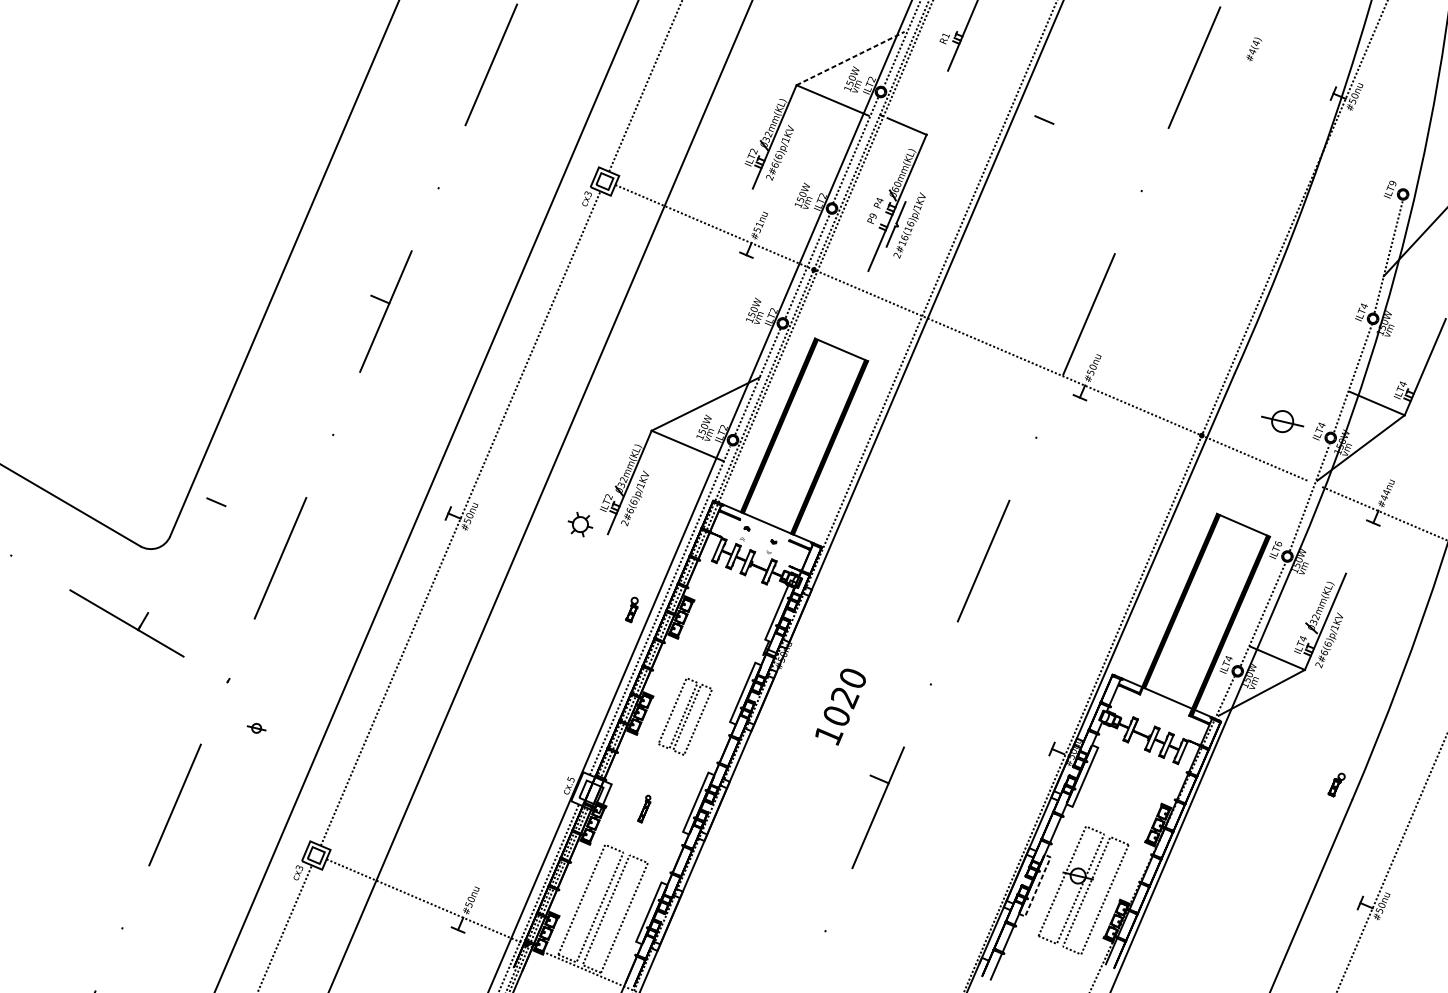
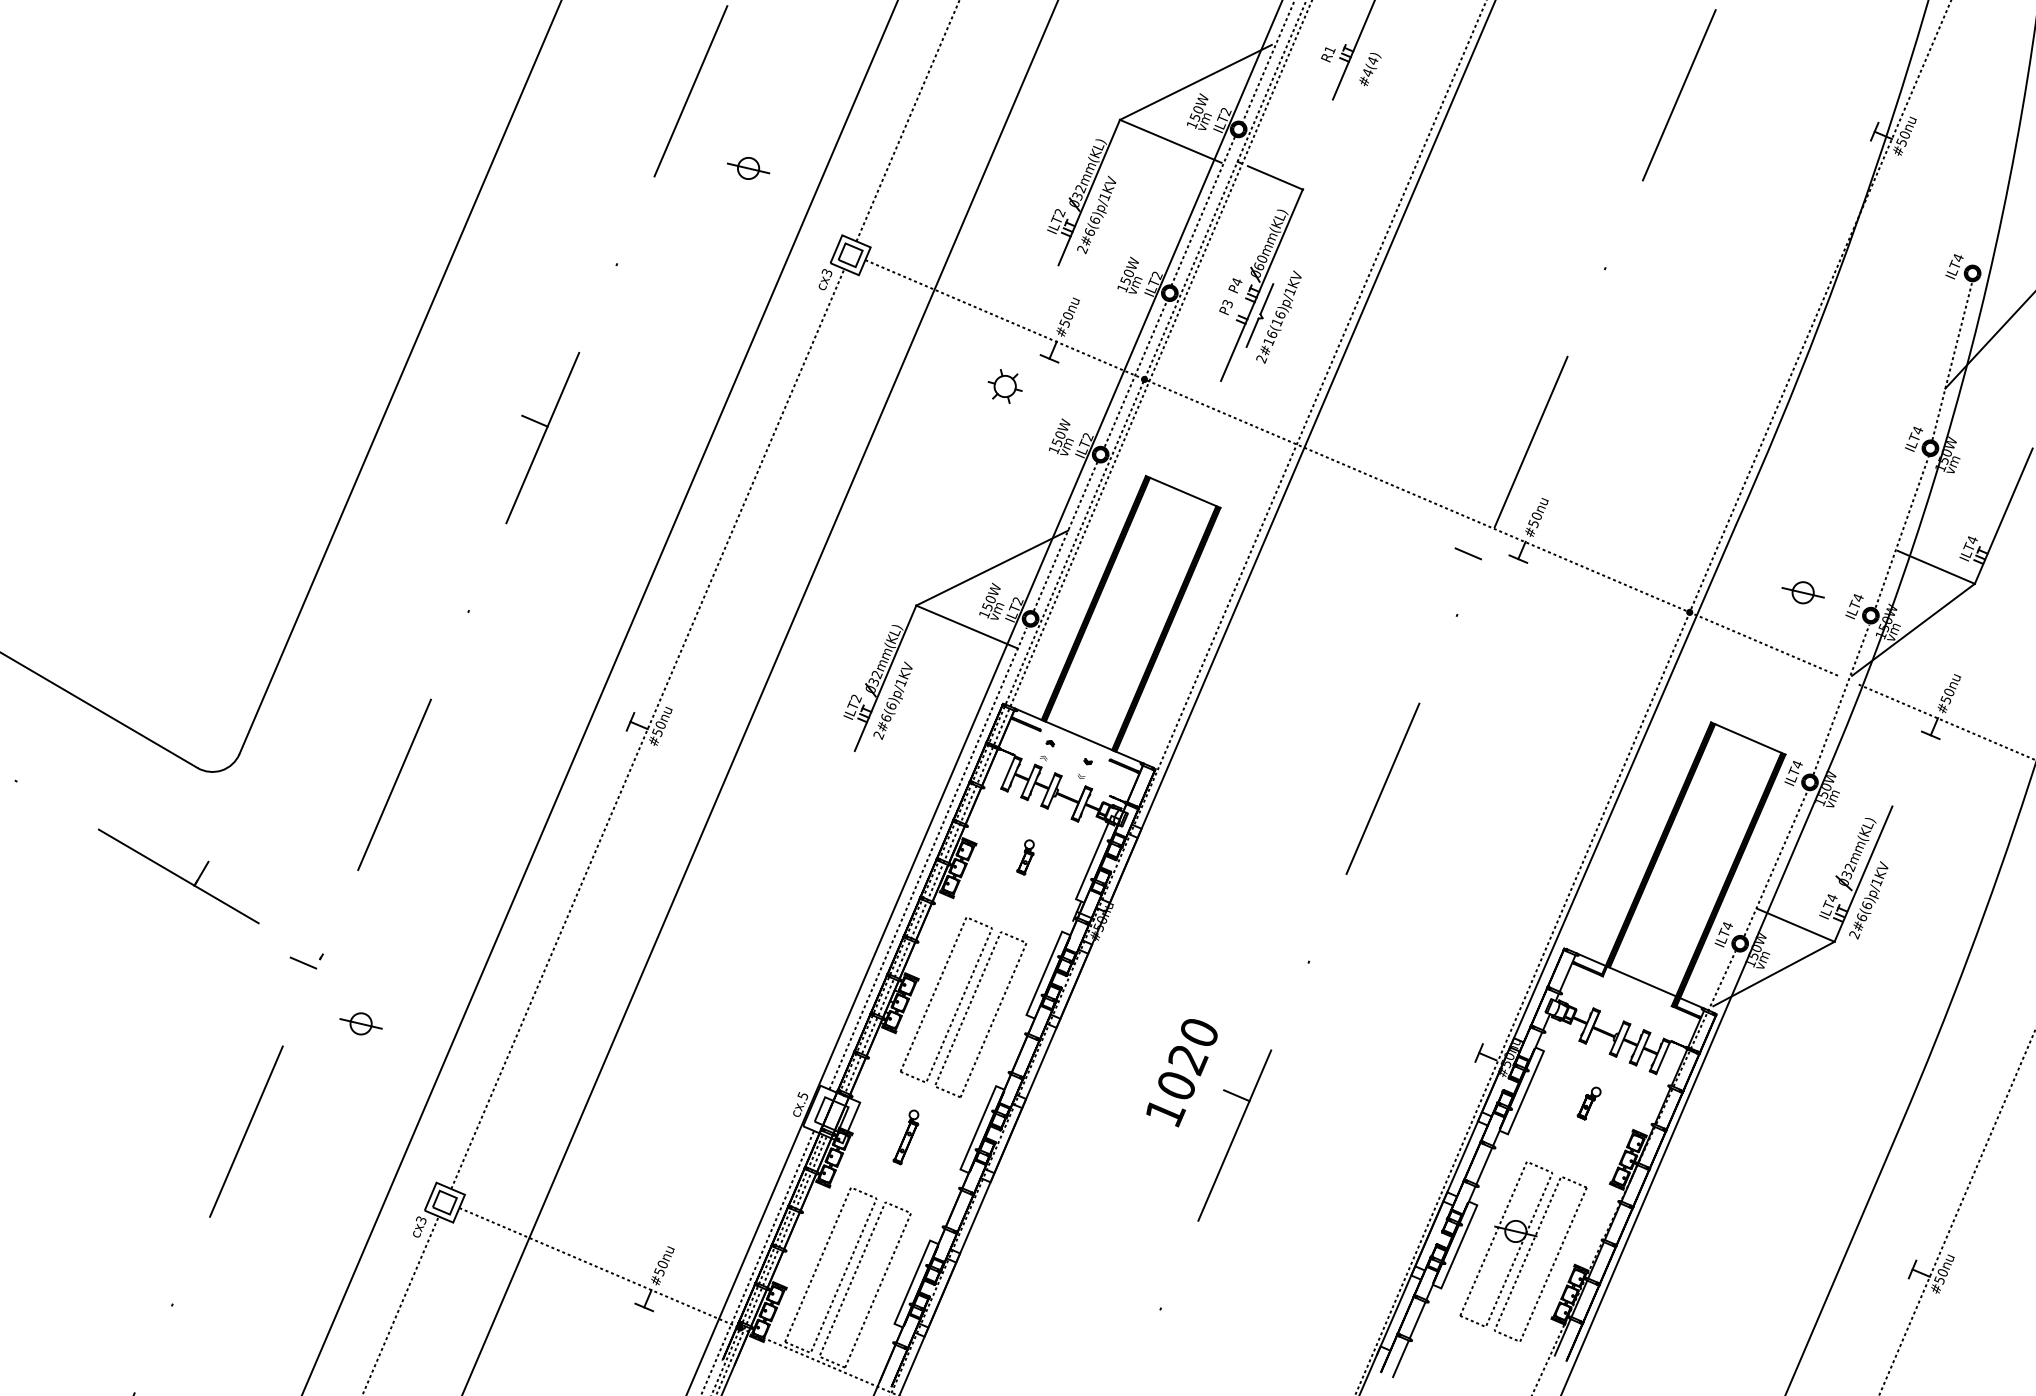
text: (1254, 49) -> (1370, 69), moved
line: (850, 58) -> (1195, 82), dashed -> solid
part: (532, 119) -> (748, 168), added
line: (1043, 119) -> (1467, 553), moved
text: (1393, 183) -> (1958, 257), ILT9 -> ILT4
text: (873, 216) -> (1227, 304), P9 -> P3
text: (759, 224) -> (1067, 315), #51nu -> #50nu
part: (1282, 421) -> (1802, 592), size x0.71
text: (1385, 495) -> (1947, 696), #44nu -> #50nu
line: (216, 501) -> (303, 962), moved
part: (579, 524) -> (1004, 386), moved
text: (1278, 543) -> (1797, 764), ILT6 -> ILT4
part: (631, 609) -> (1025, 857), moved
text: (840, 707) -> (1181, 1073), moved
part: (685, 716) -> (963, 1007), size x1.67
part: (256, 728) -> (360, 1023), size x1.67
part: (1336, 784) -> (1588, 1103), moved
part: (643, 809) -> (905, 1137), size x1.43
line: (1038, 886) -> (1459, 1246), dashed -> solid

